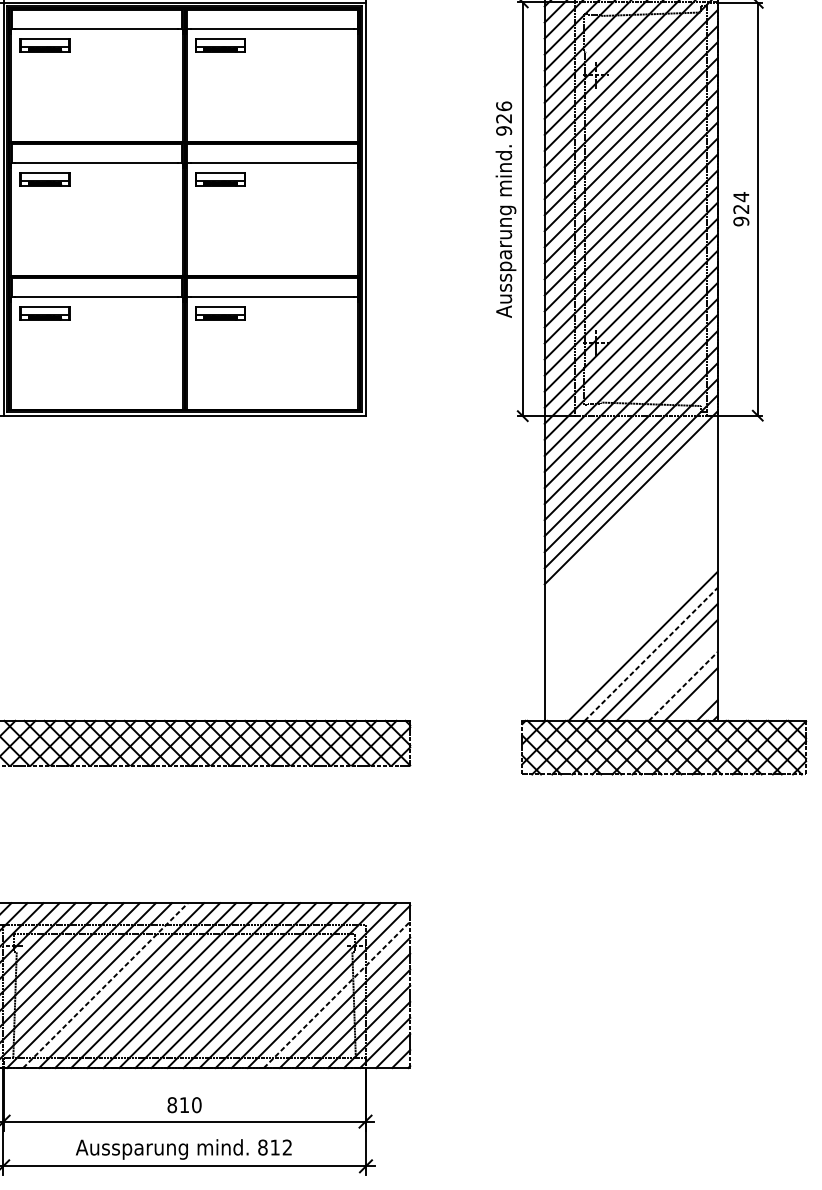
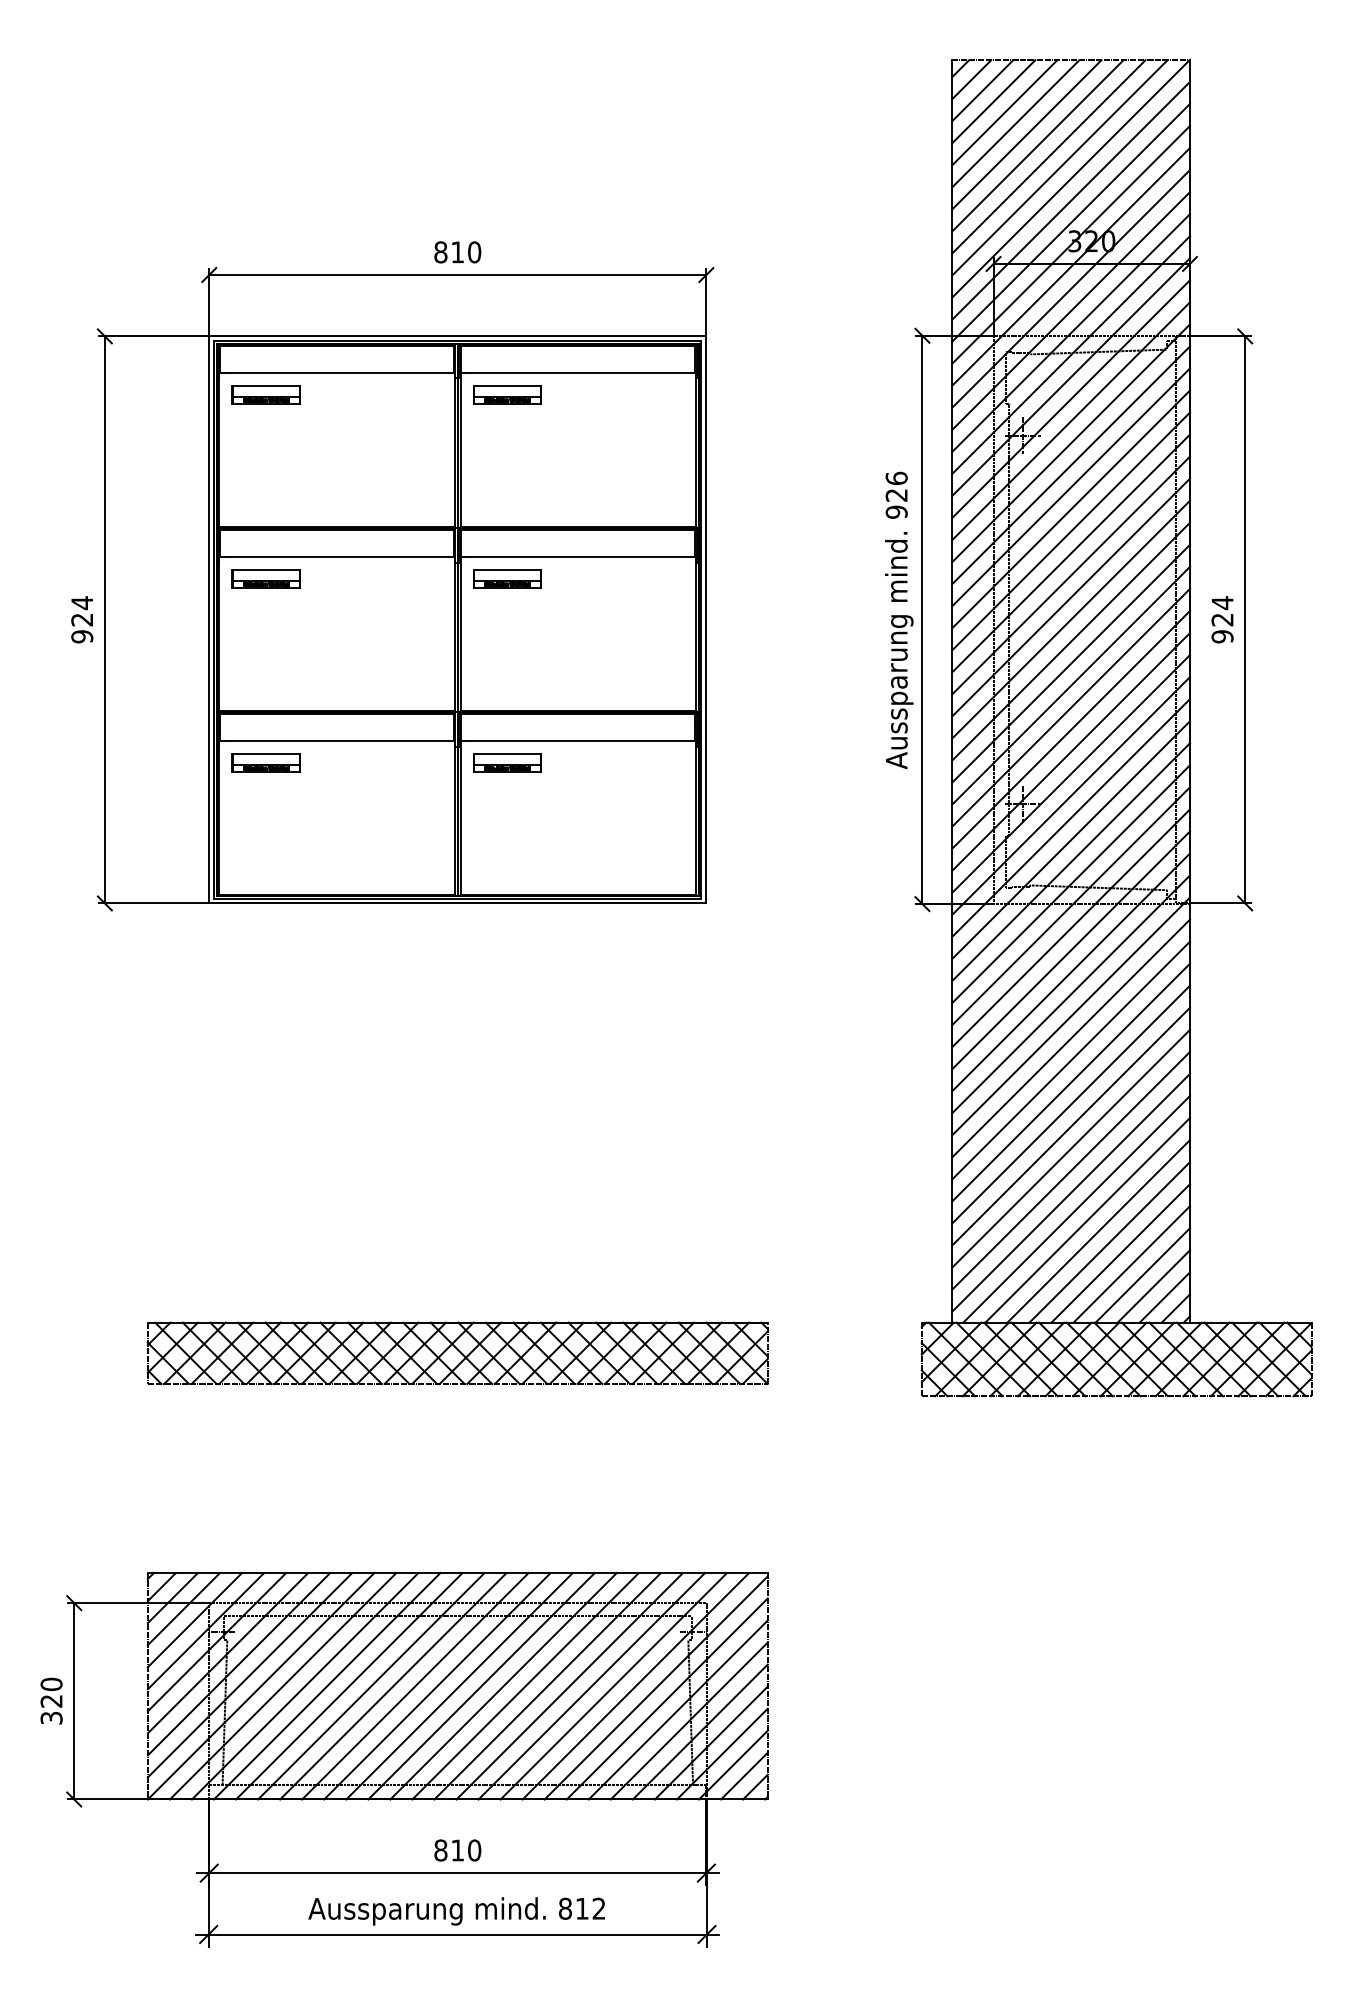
line: (631, 514) -> (1071, 1038), added
line: (631, 530) -> (1071, 1060), added
line: (631, 546) -> (1071, 1082), added
line: (631, 562) -> (1071, 1104), added
line: (631, 578) -> (1071, 1126), added
line: (631, 594) -> (1071, 1148), added
line: (631, 610) -> (1071, 1170), added
line: (631, 626) -> (1071, 1192), added
line: (634, 637) -> (1076, 1208), added
line: (651, 654) -> (1099, 1231), dashed -> solid
line: (675, 678) -> (1131, 1264), added
line: (683, 686) -> (1142, 1275), dashed -> solid
line: (699, 702) -> (1164, 1297), added
line: (105, 985) -> (349, 1685), dashed -> solid
line: (337, 994) -> (667, 1698), dashed -> solid

